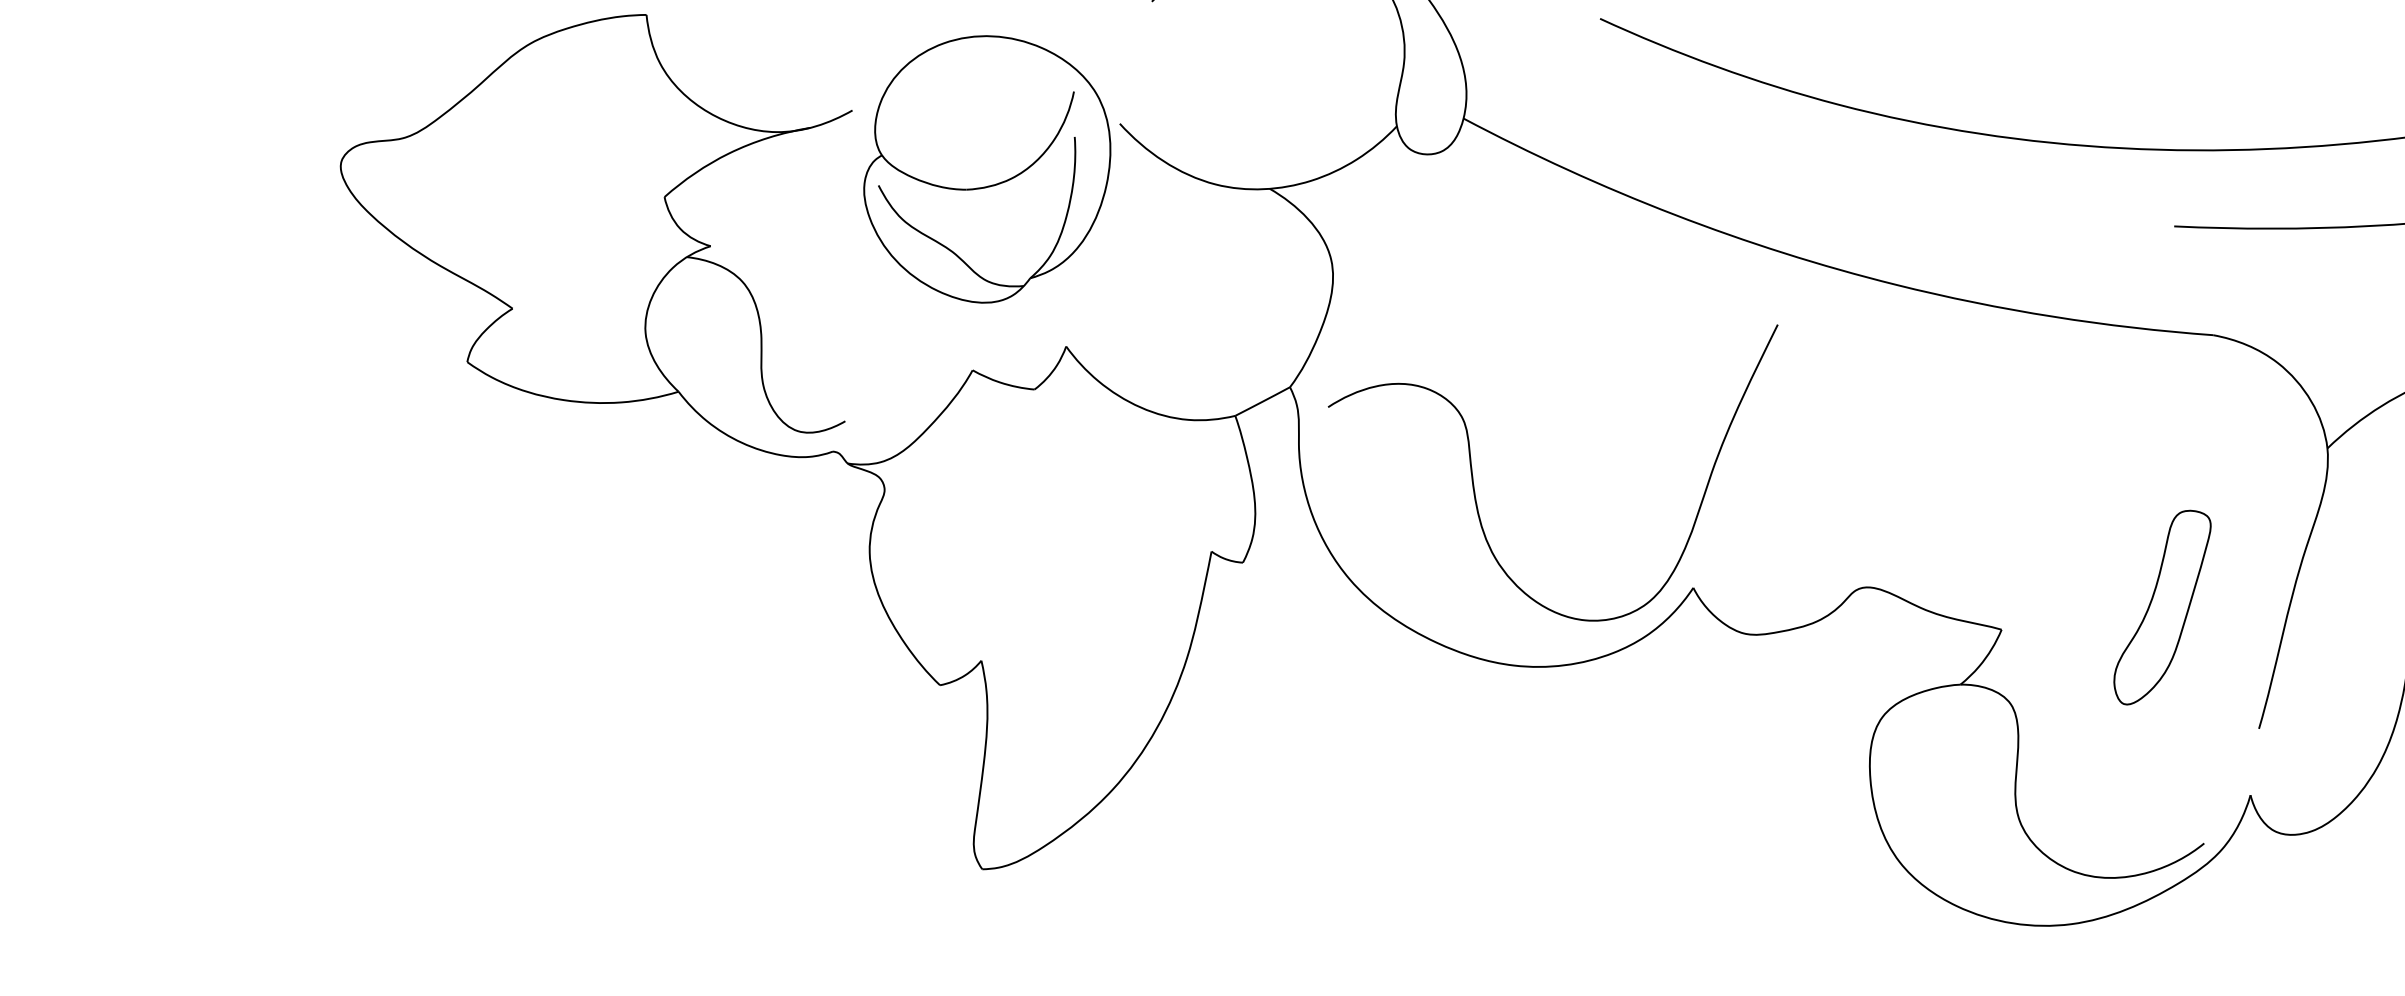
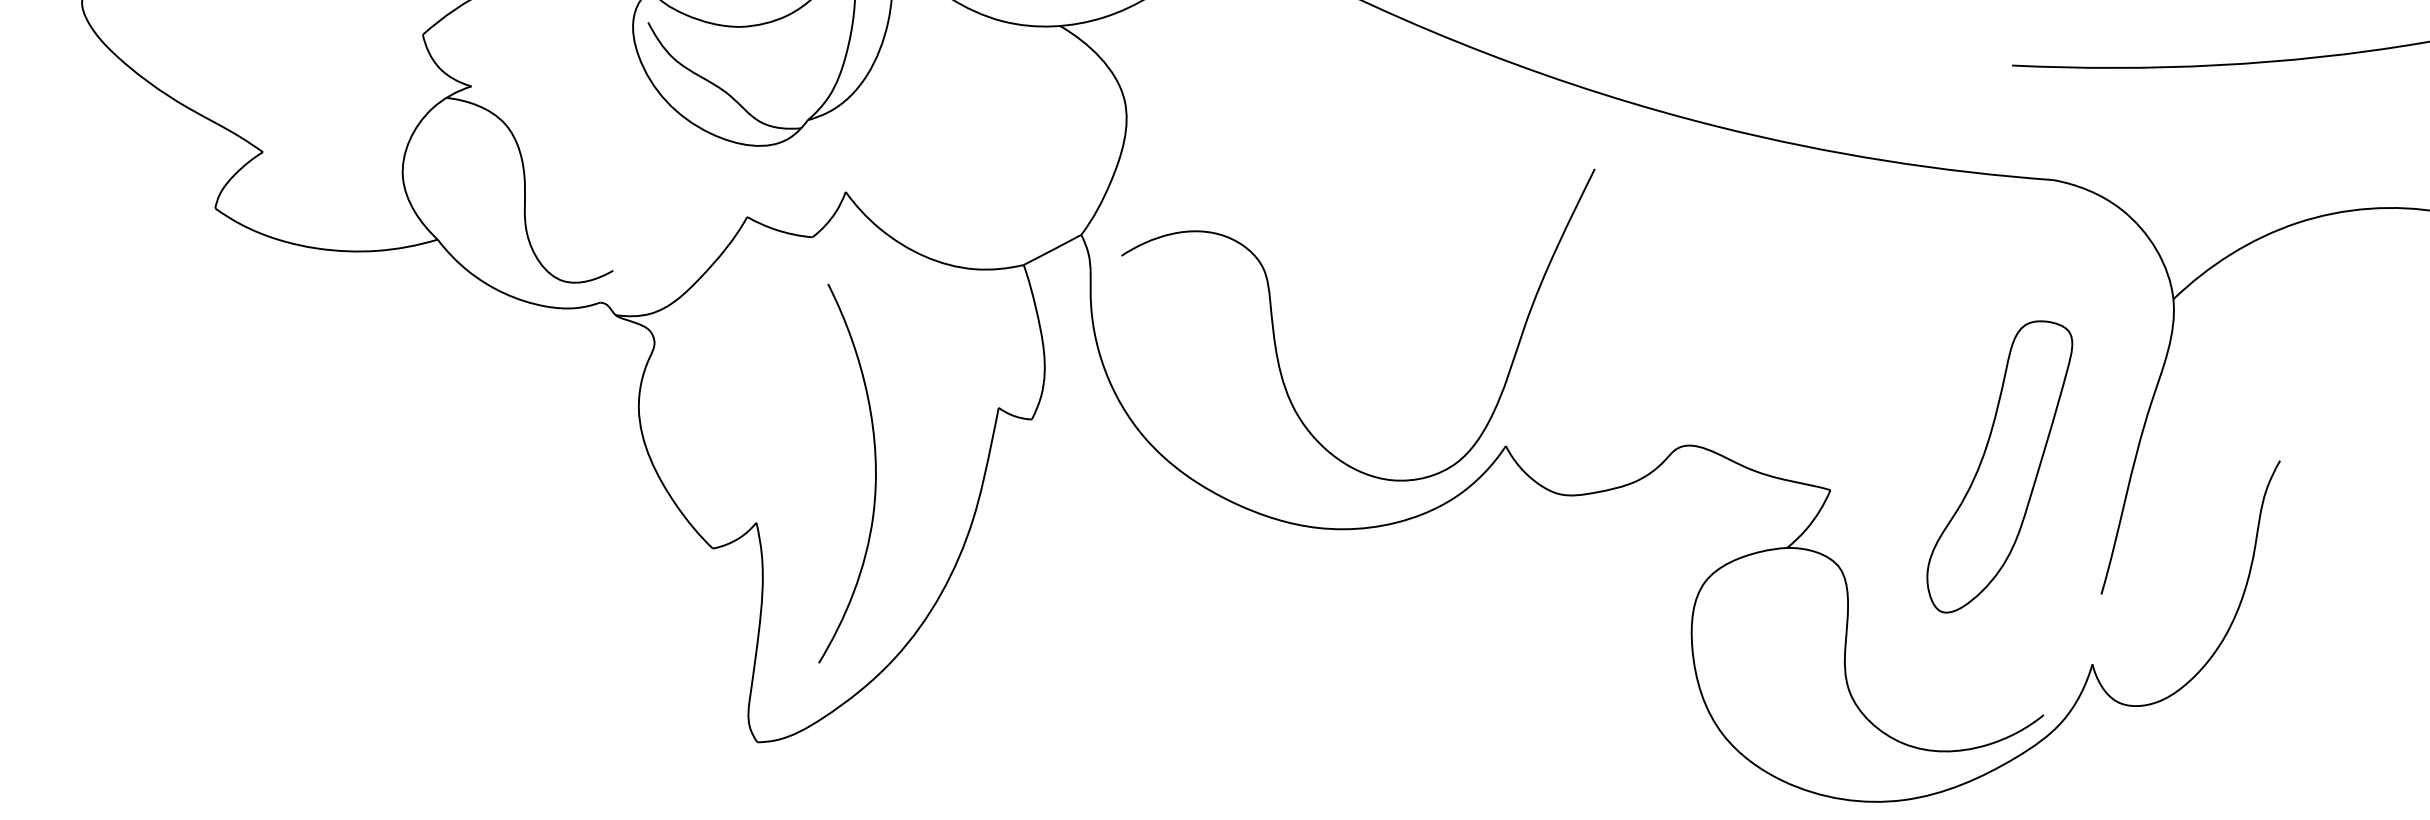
part: (2162, 607) -> (1999, 466), size x1.43
curve: (1094, 613) -> (875, 473), added

